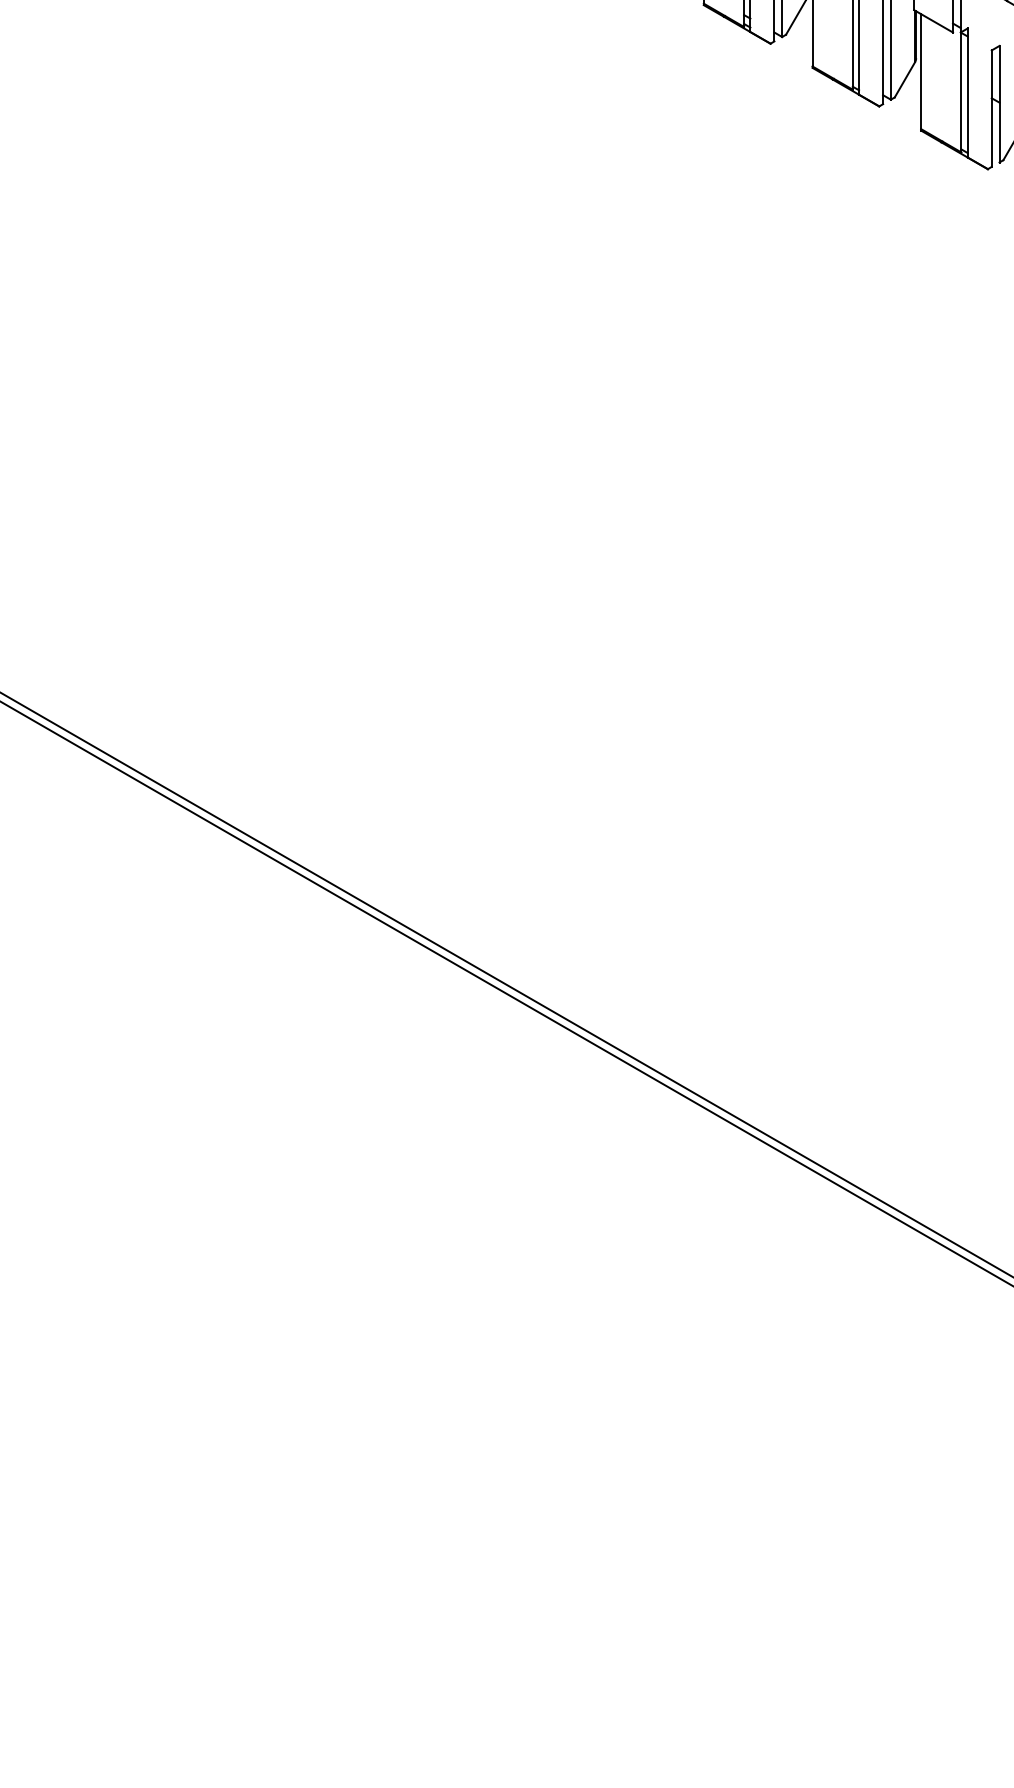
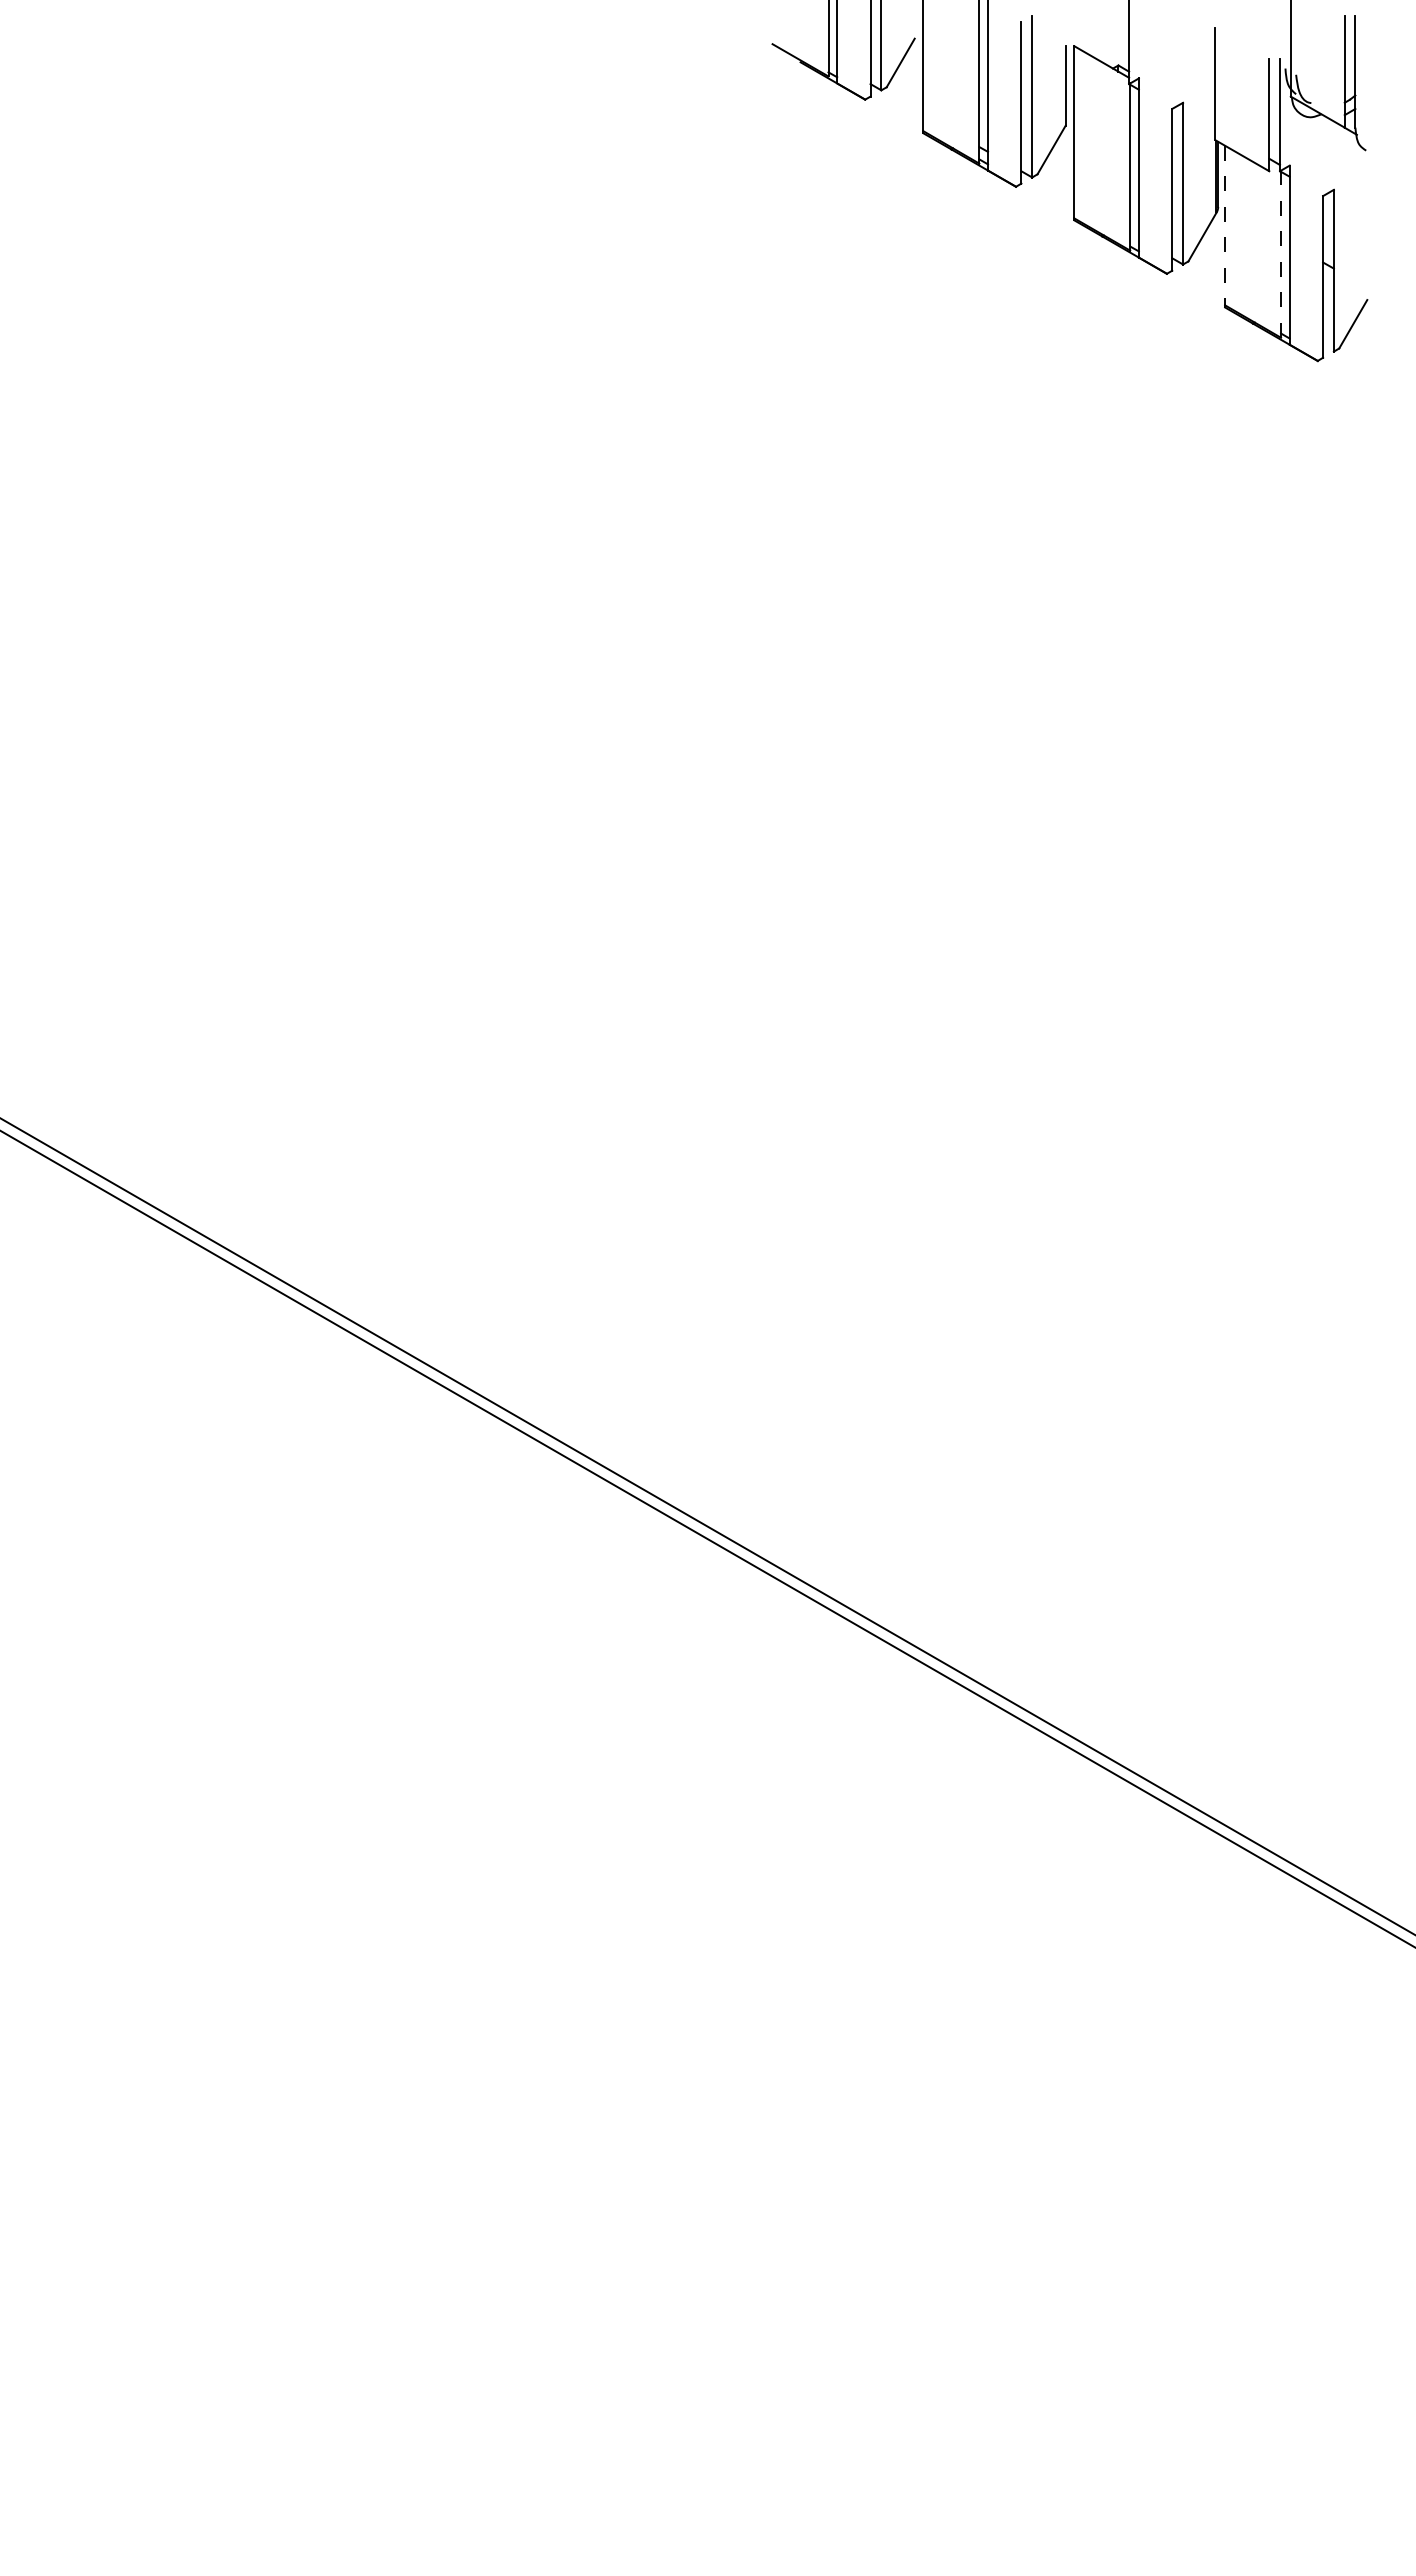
line: (921, 71) -> (1225, 225), solid -> dashed
line: (961, 92) -> (1281, 254), solid -> dashed

